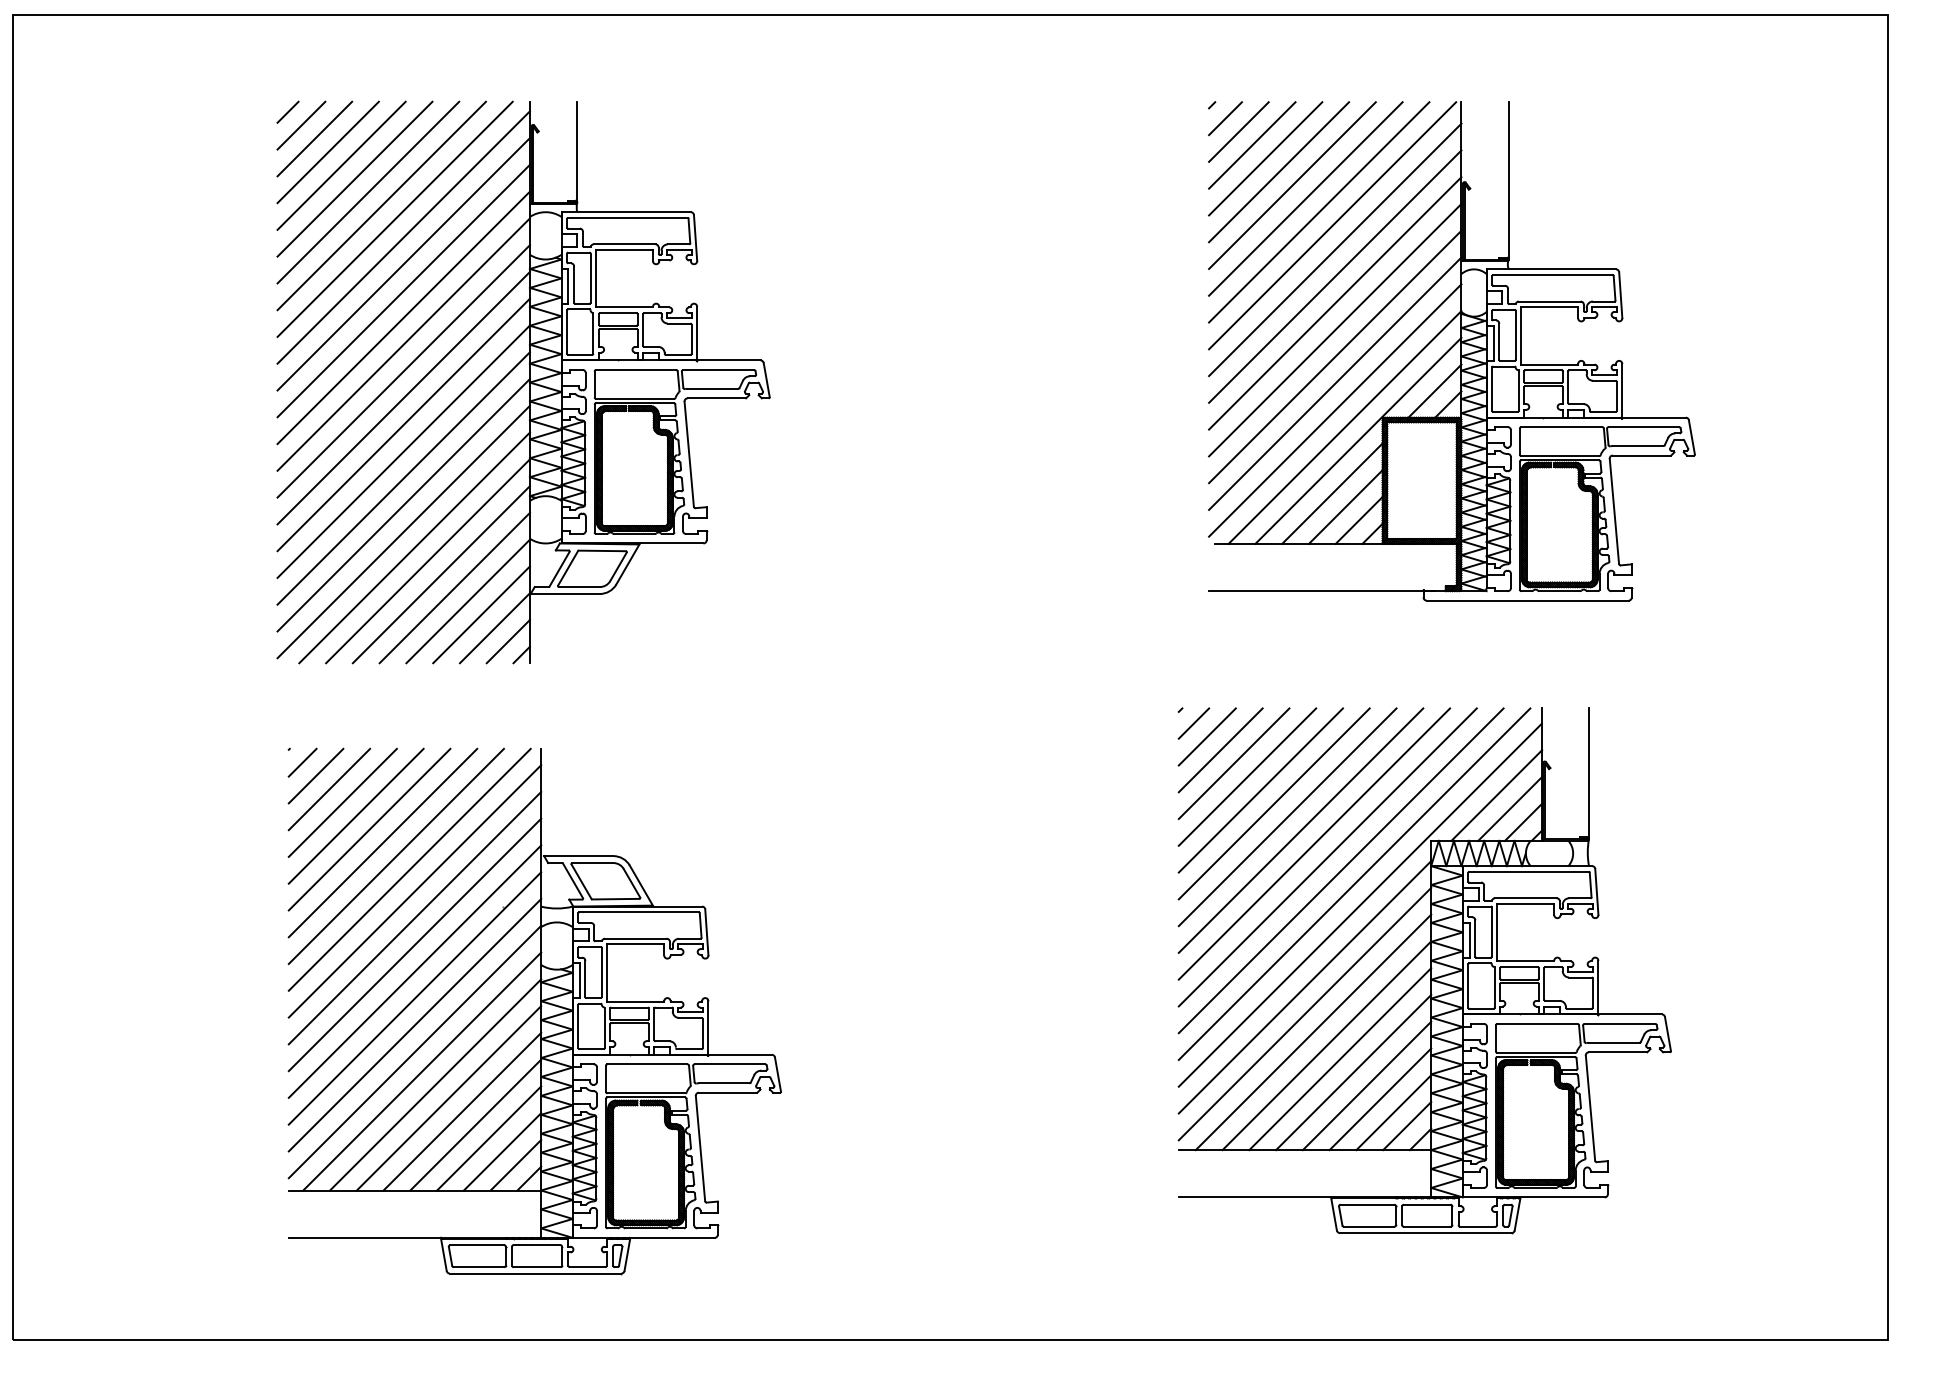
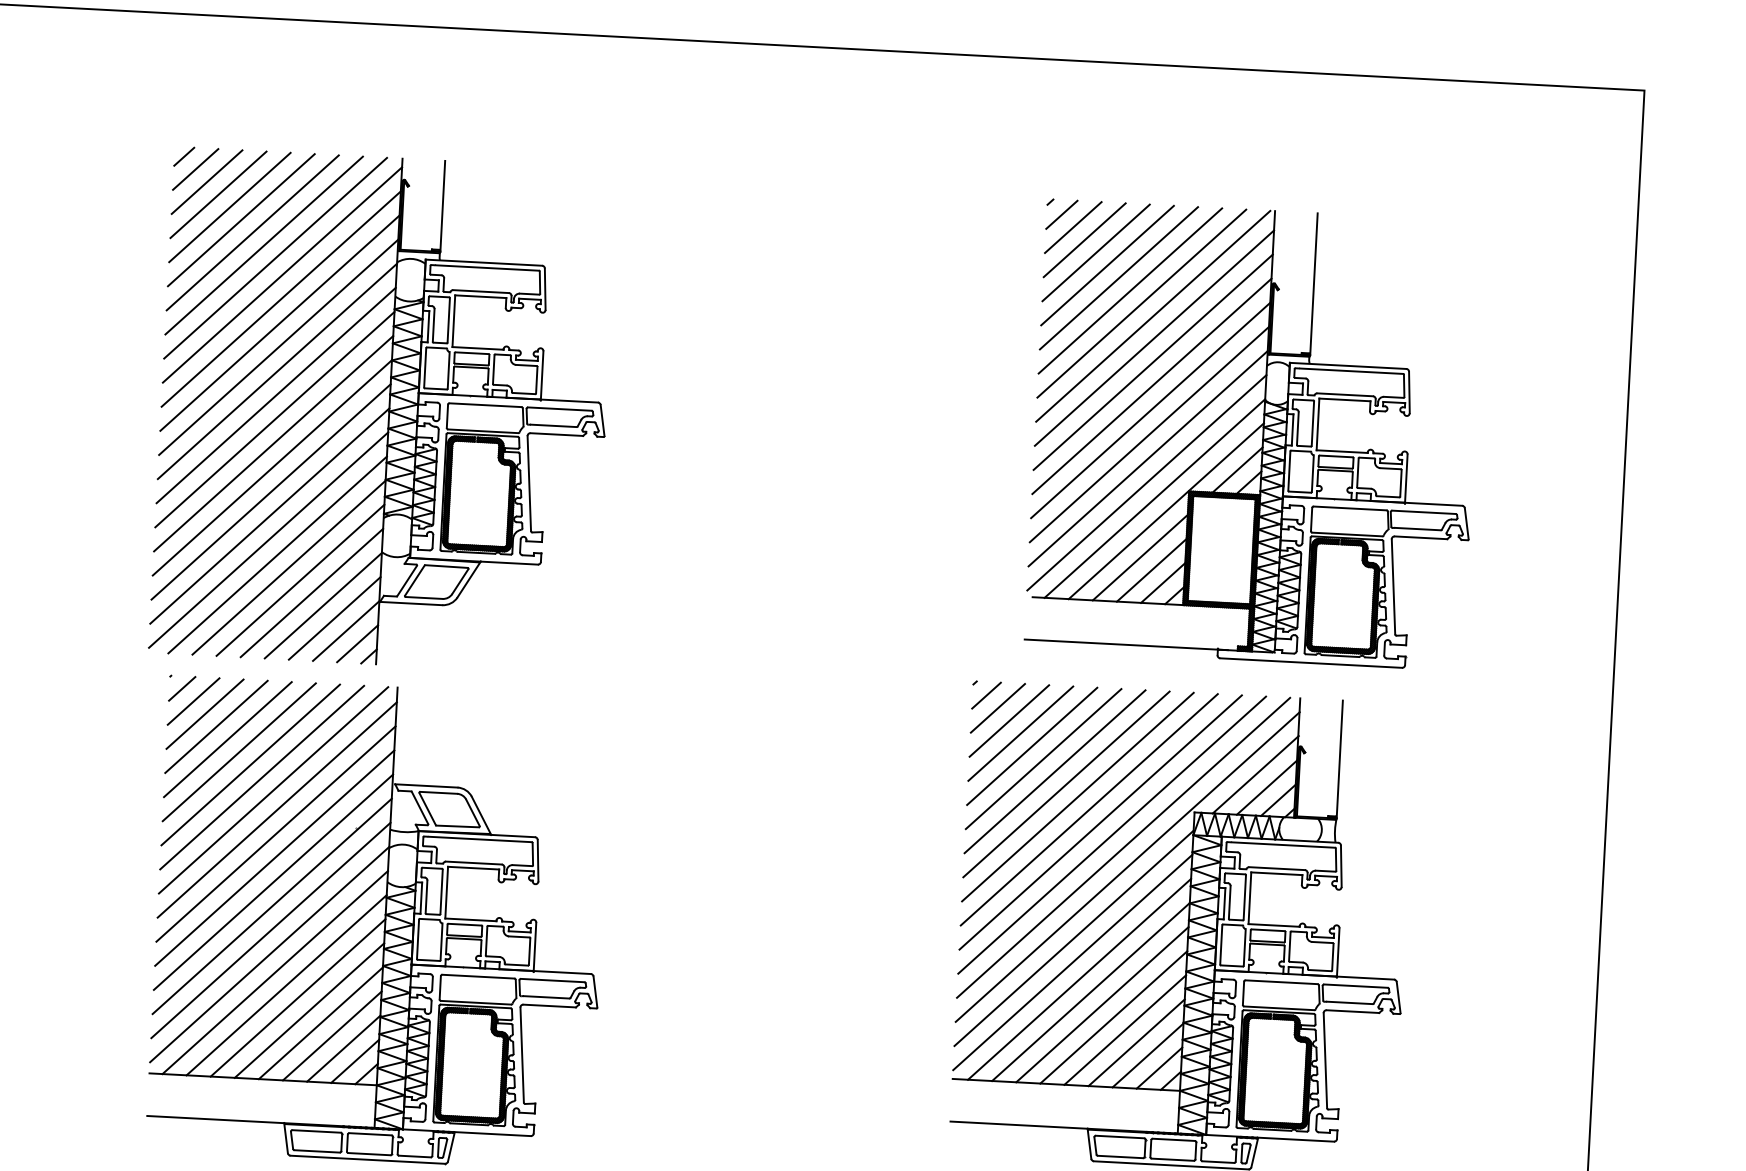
part: (1451, 351) -> (1254, 435), moved
part: (523, 382) -> (383, 411), moved

